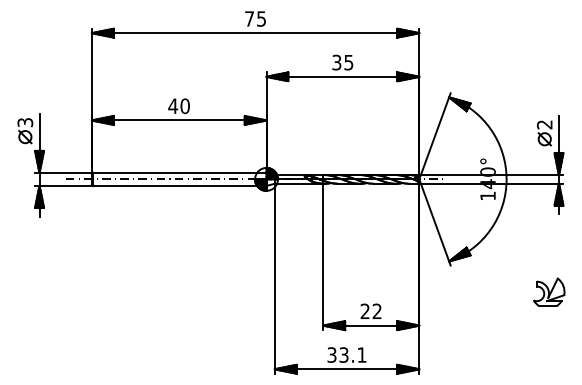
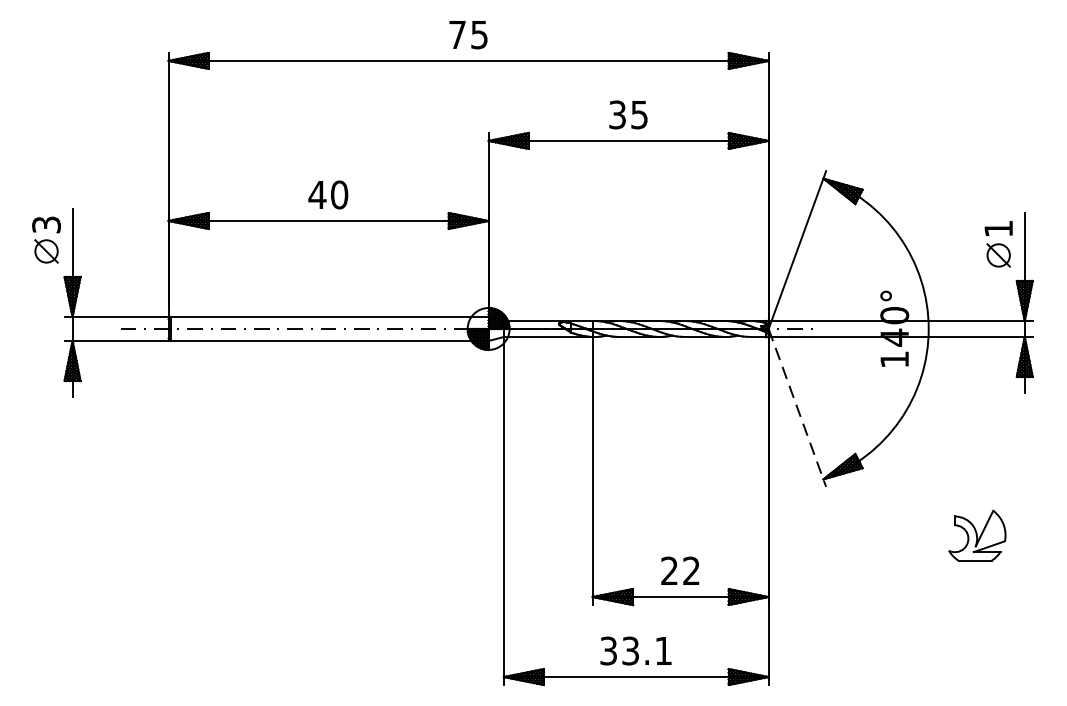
text: (544, 124) -> (998, 228), 2 -> 1
line: (434, 222) -> (796, 407), solid -> dashed
part: (549, 291) -> (978, 534), moved

